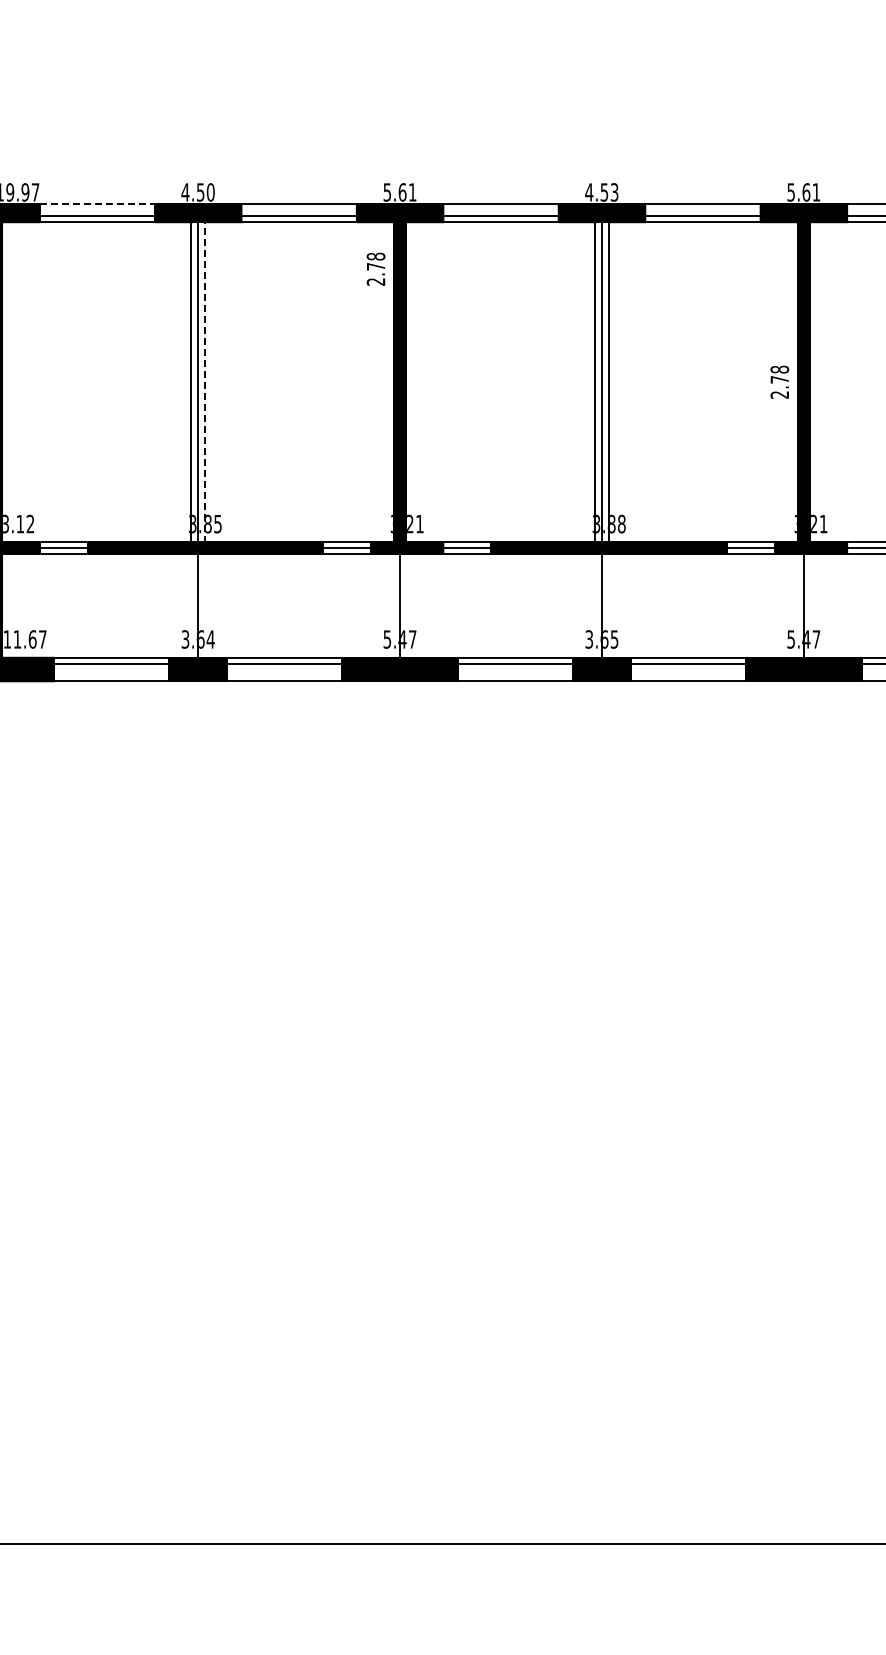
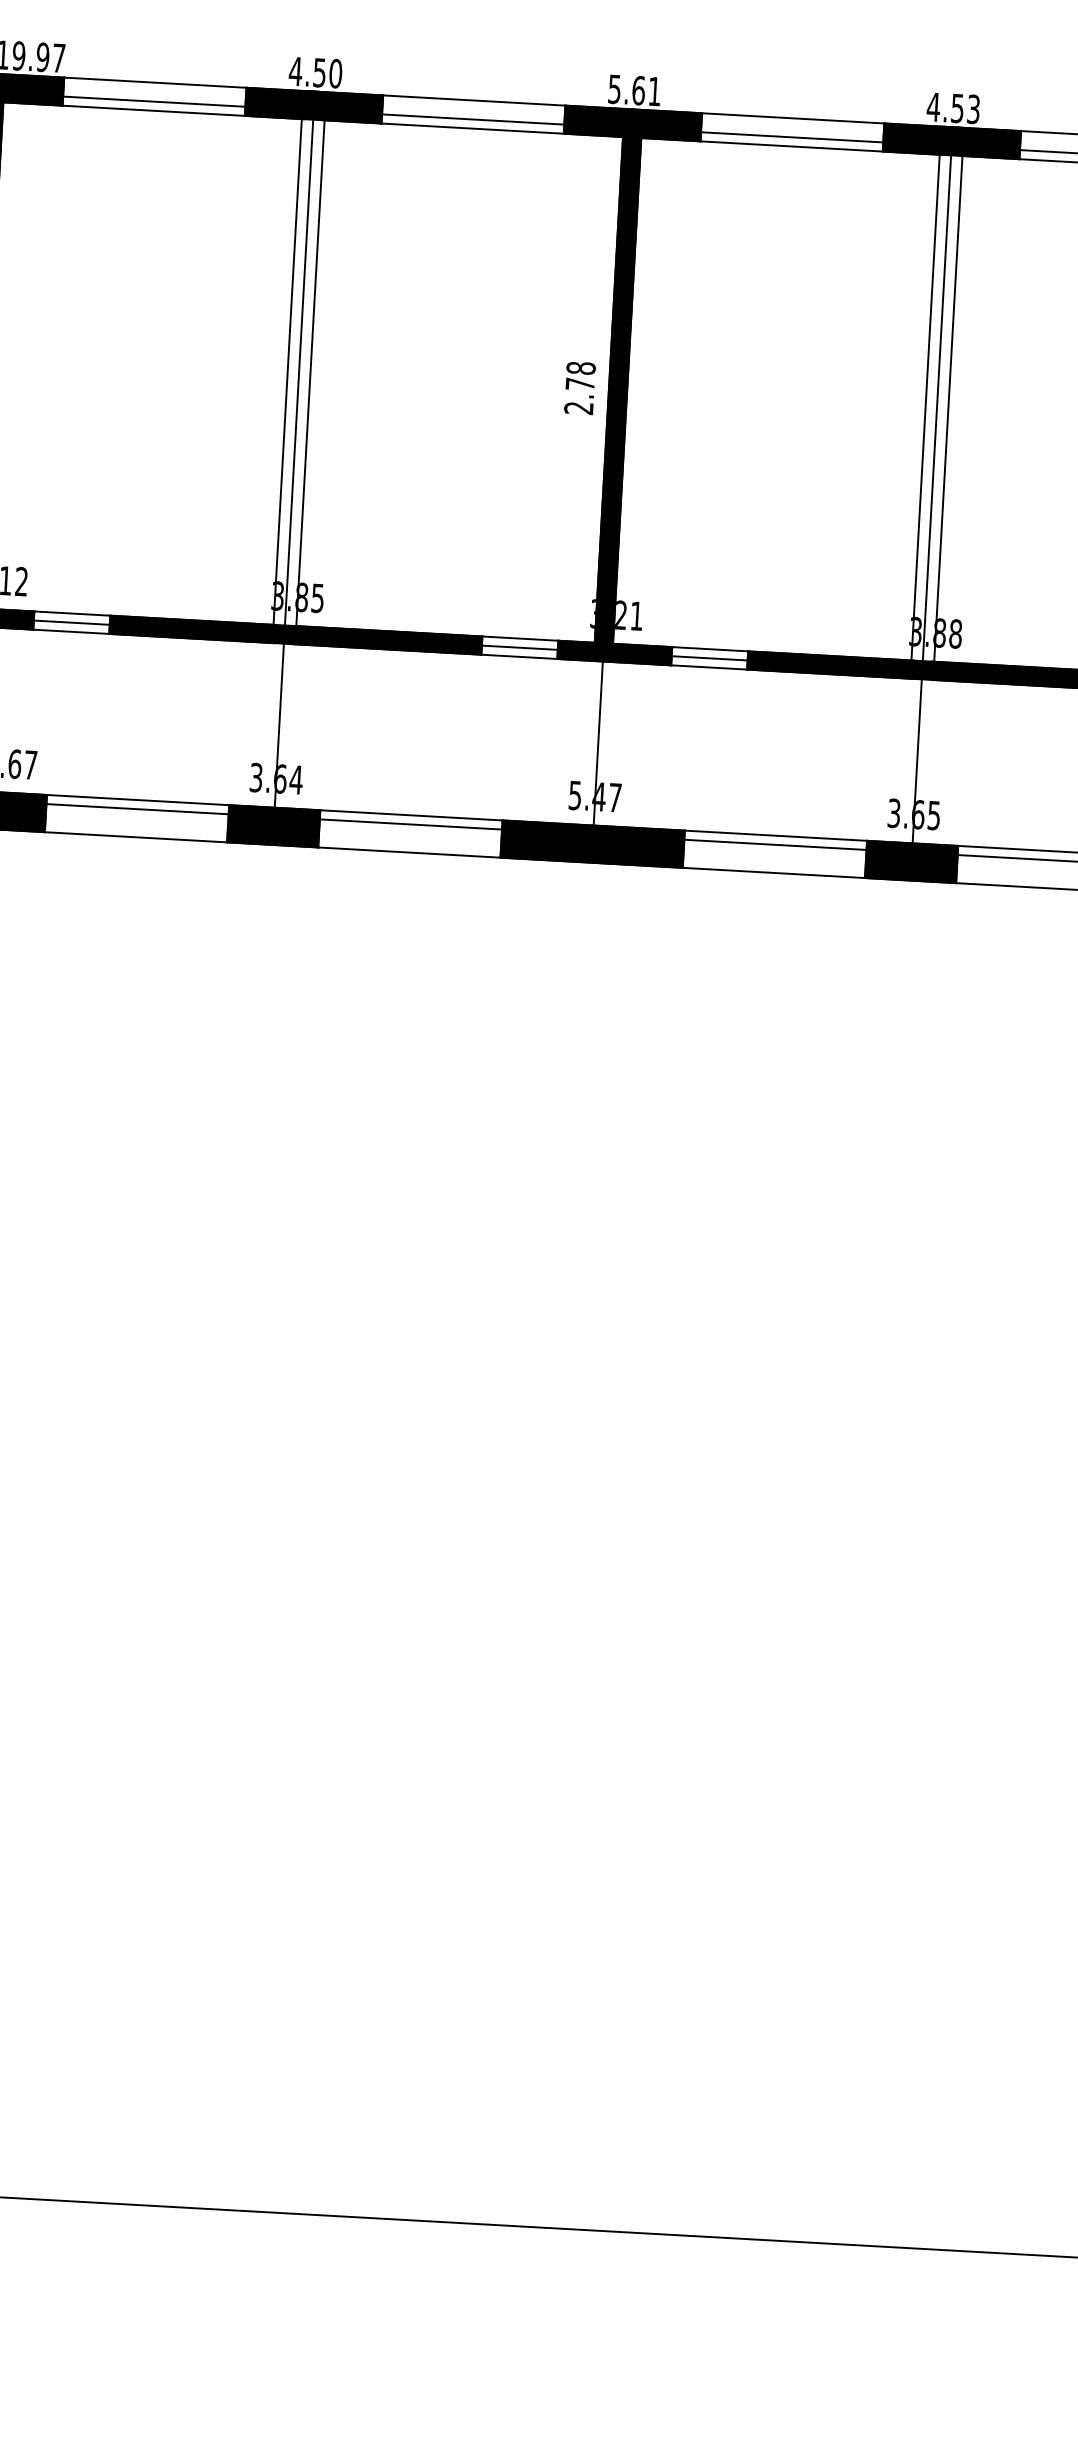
line: (97, 204) -> (155, 82), dashed -> solid
text: (375, 268) -> (579, 386), moved
line: (205, 379) -> (310, 368), dashed -> solid

